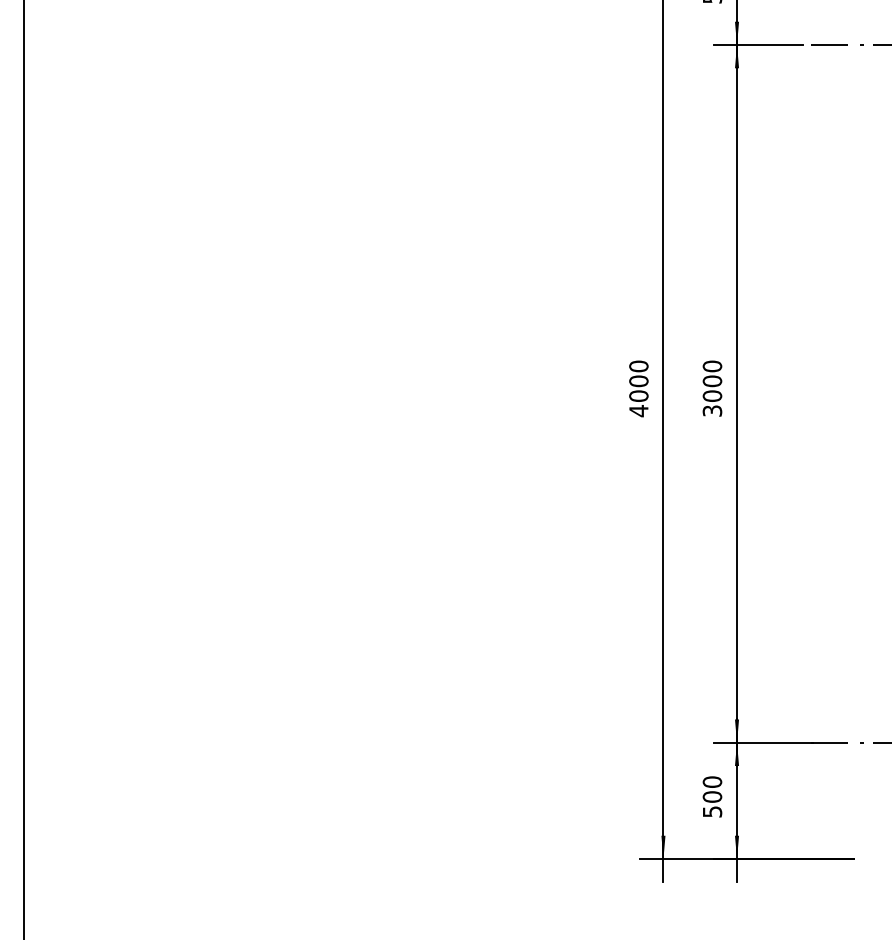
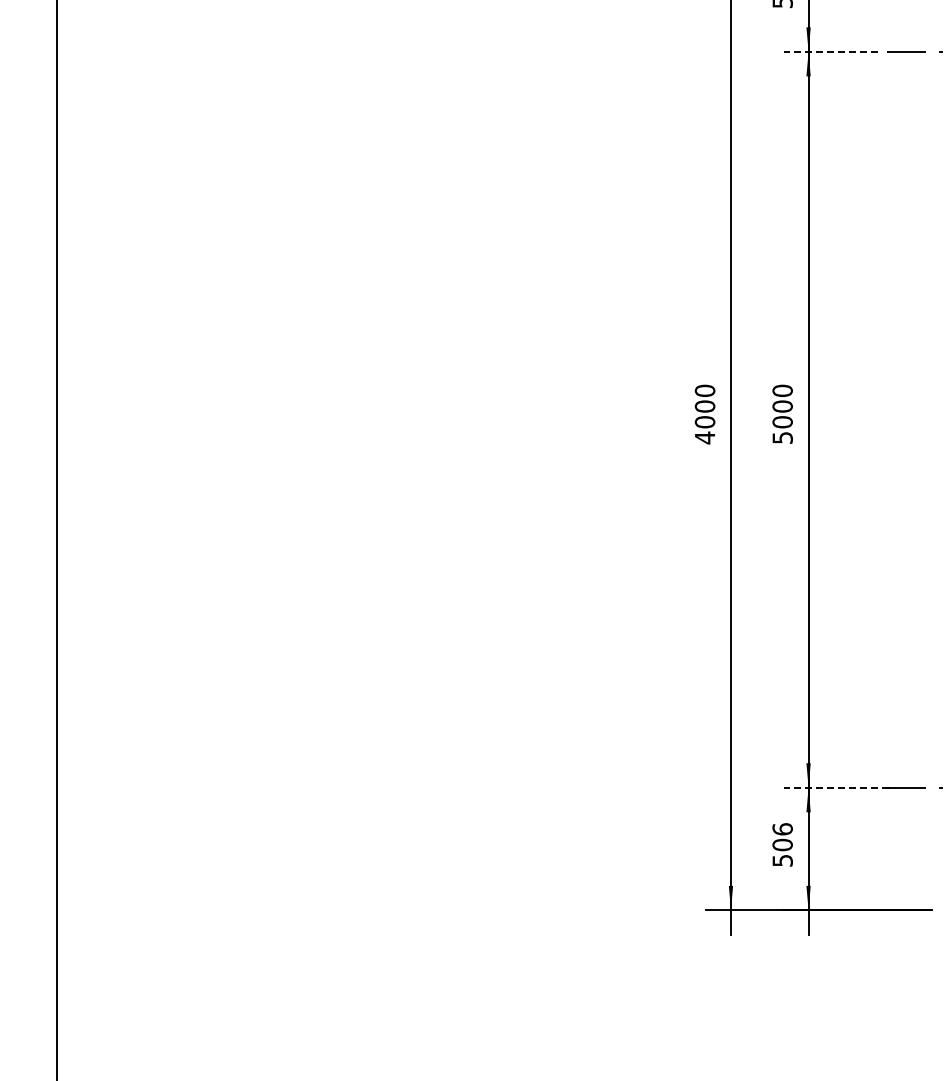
line: (757, 44) -> (830, 51), solid -> dashed
text: (712, 410) -> (782, 437), 3000 -> 5000
line: (763, 742) -> (836, 787), solid -> dashed
text: (712, 782) -> (782, 829), 500 -> 506

